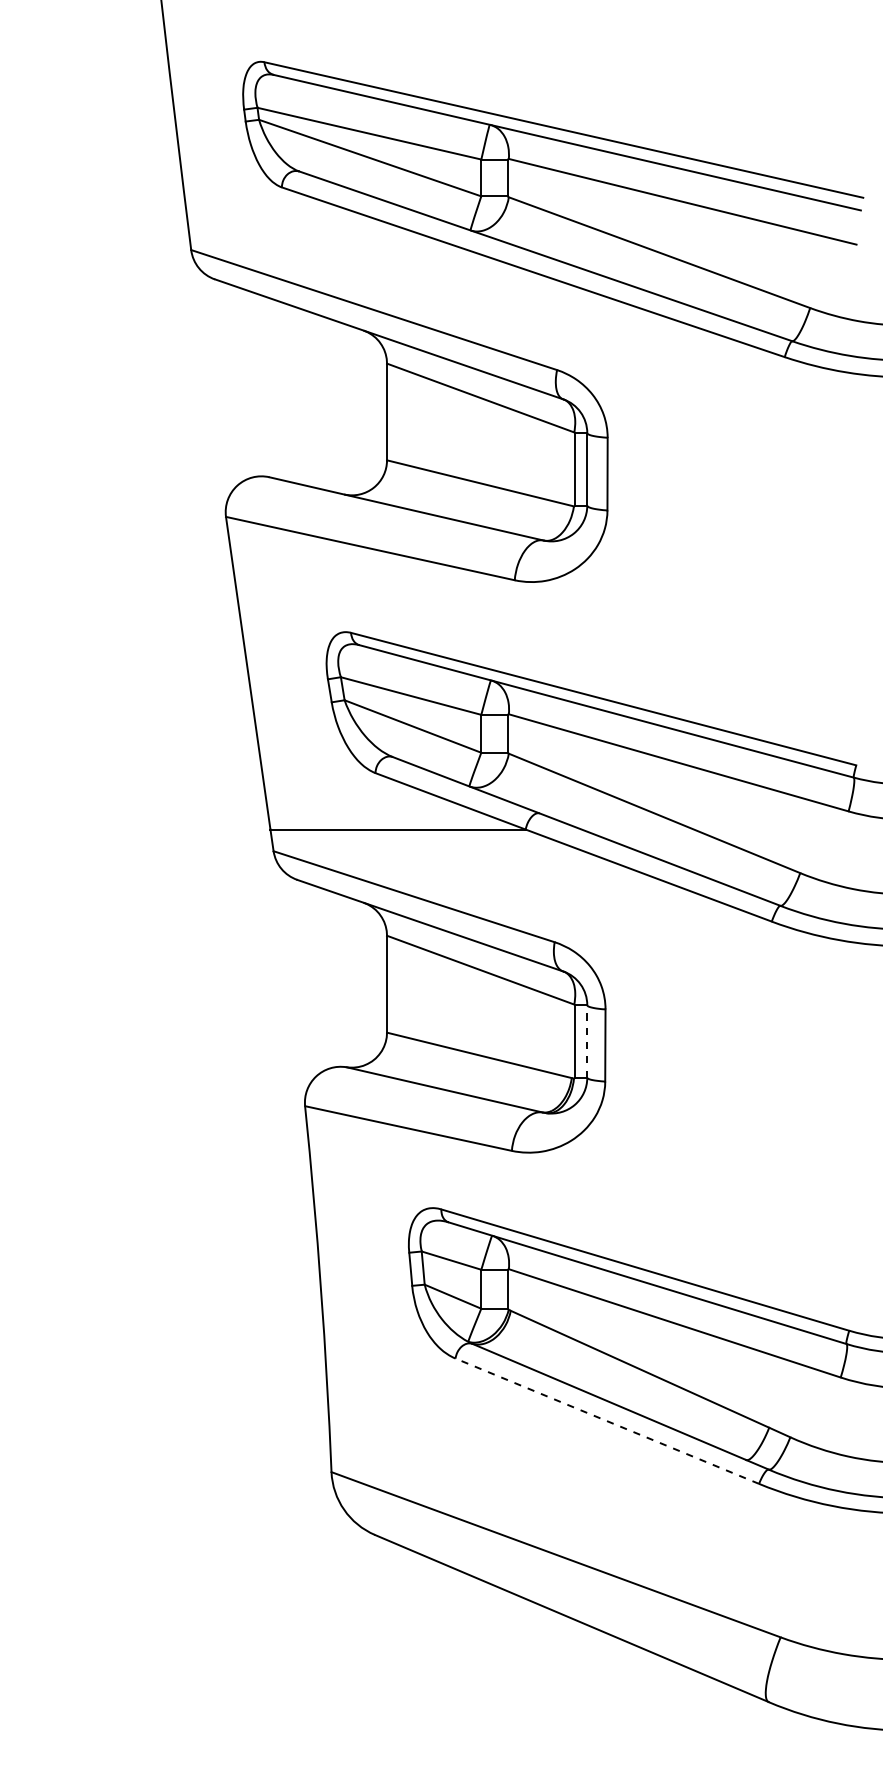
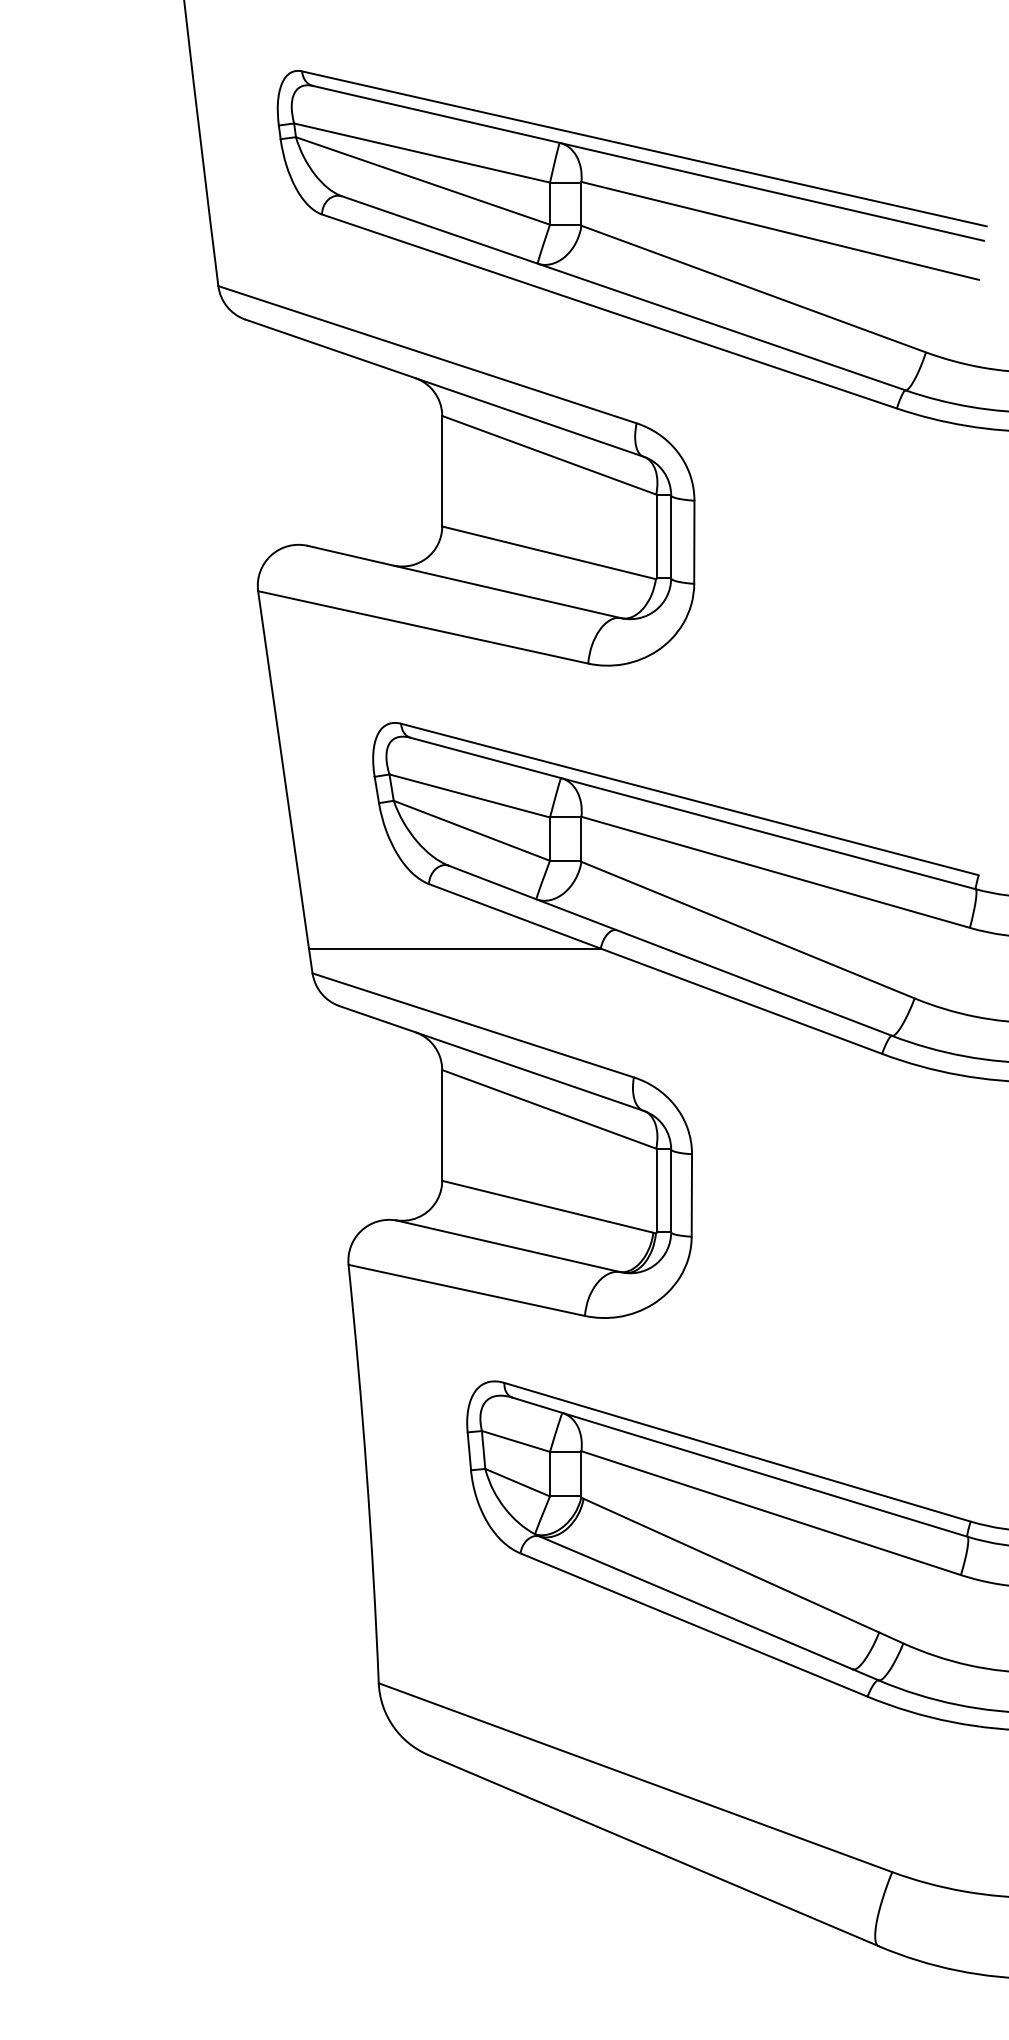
line: (587, 1041) -> (671, 1190), dashed -> solid
line: (607, 1421) -> (694, 1625), dashed -> solid

